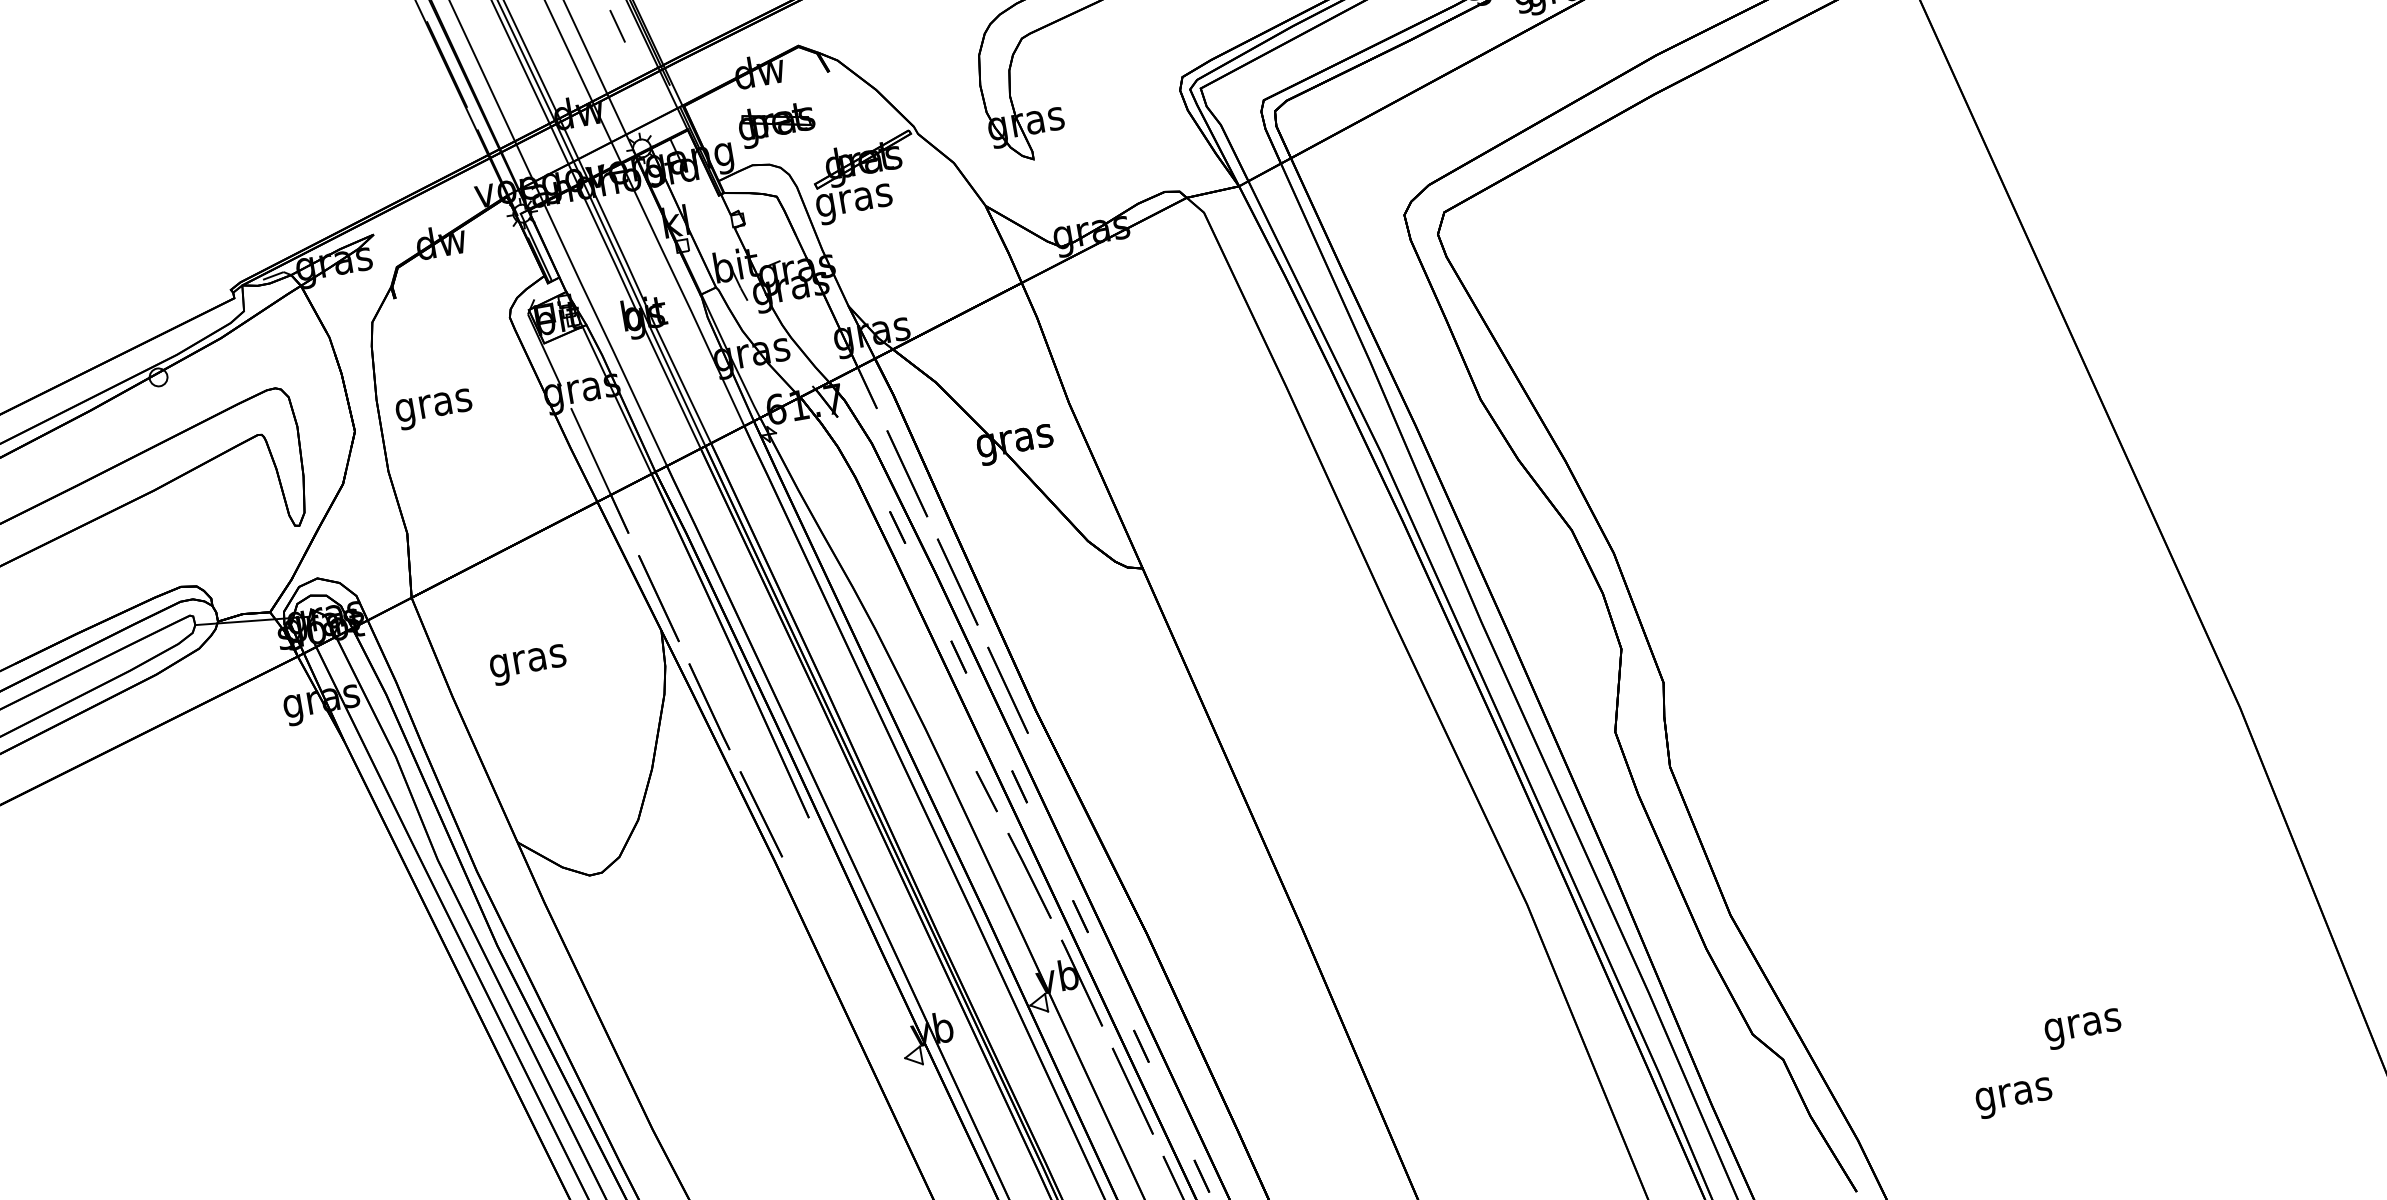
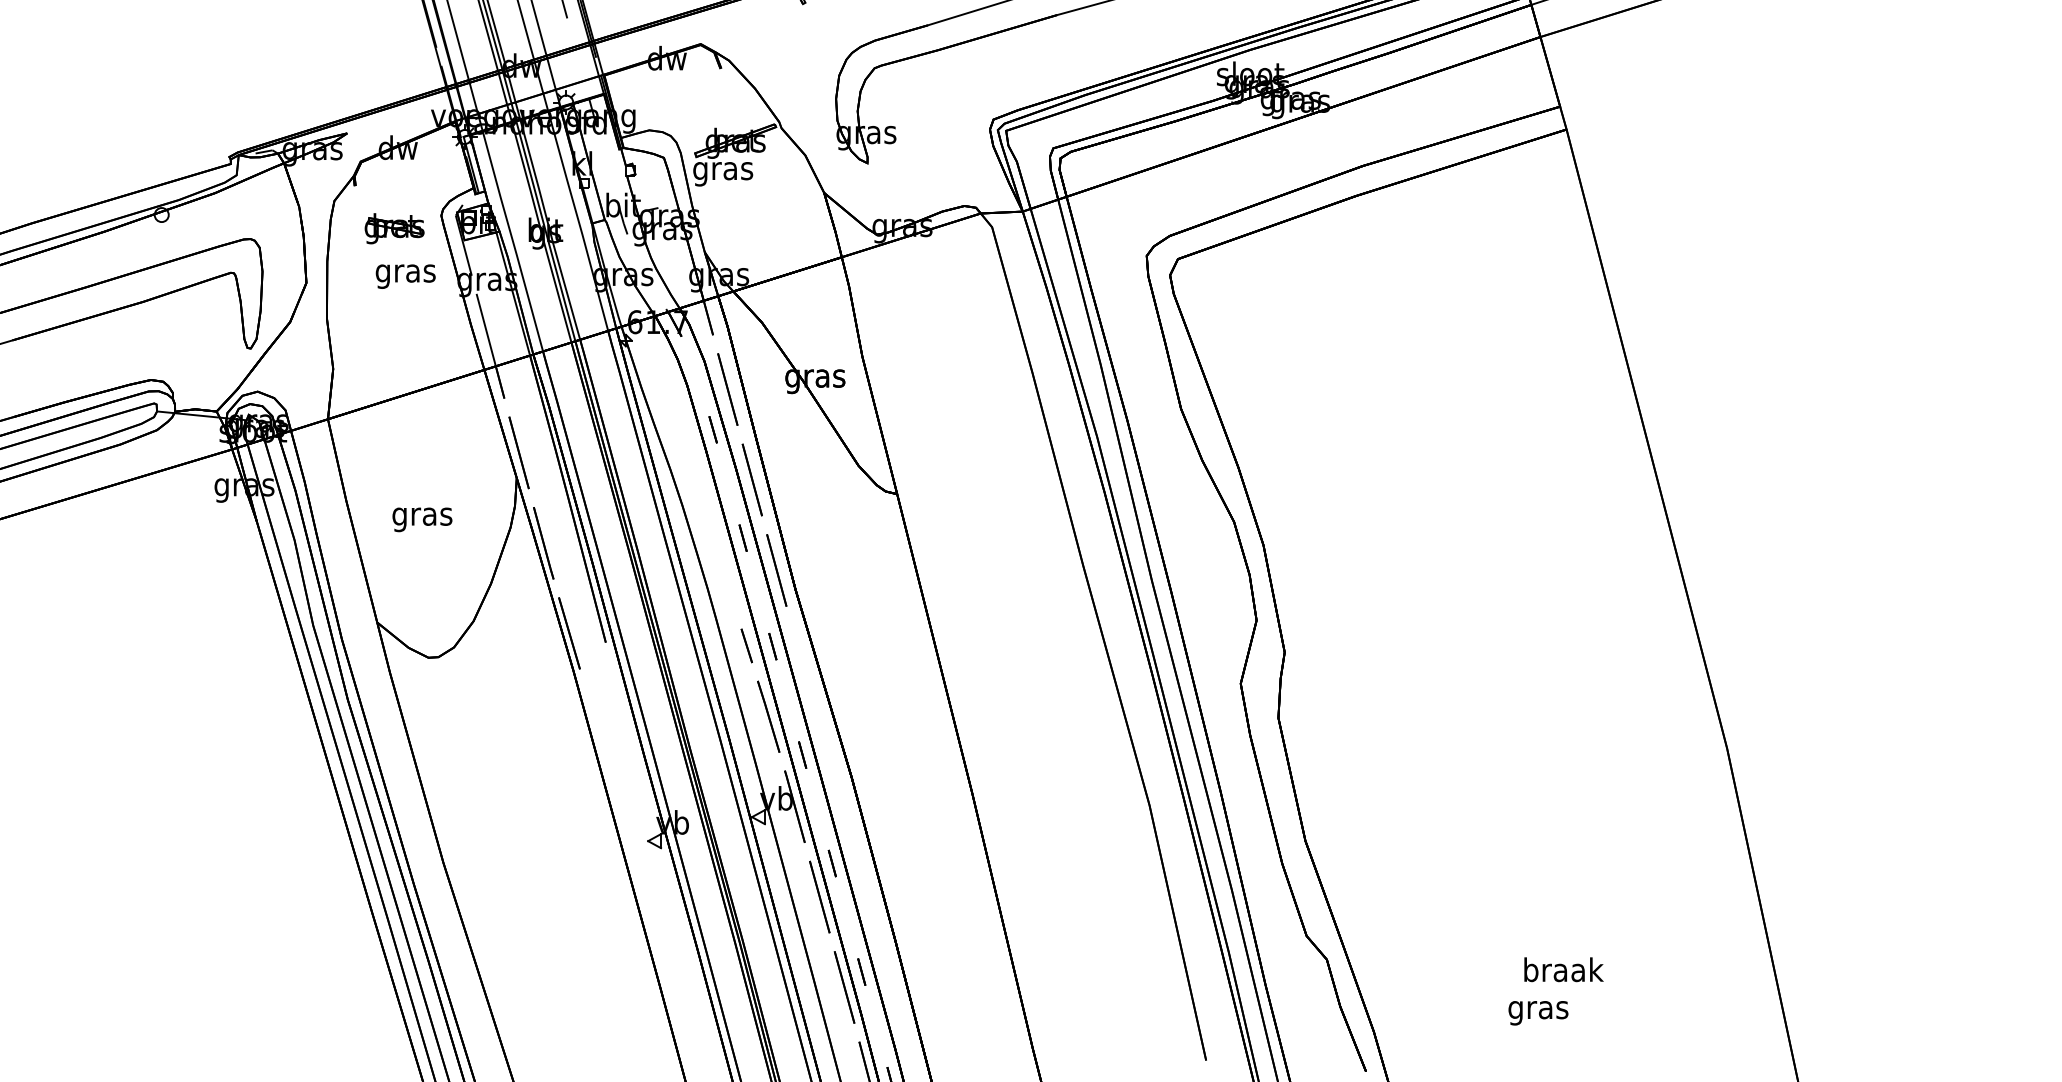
part: (776, 123) -> (394, 228), moved
text: (434, 409) -> (405, 276), moved
text: (528, 664) -> (422, 519), moved
text: (2083, 1024) -> (1563, 972), gras -> braak
text: (2014, 1098) -> (1538, 1013), moved

